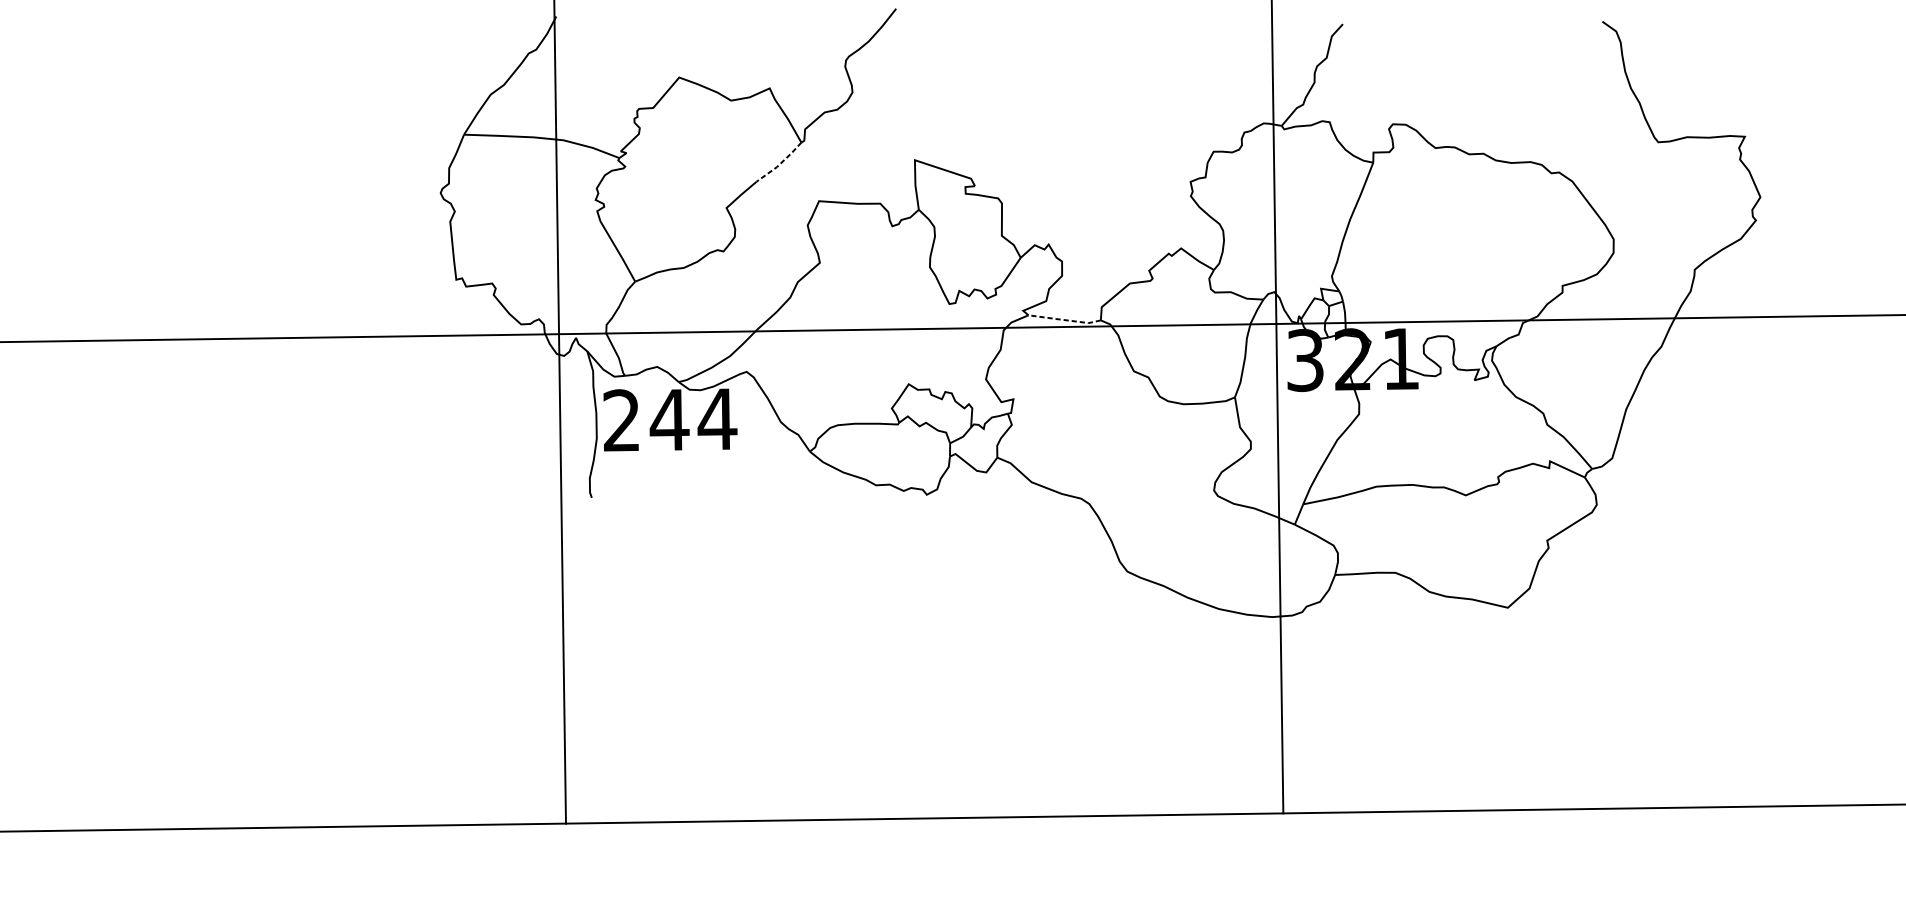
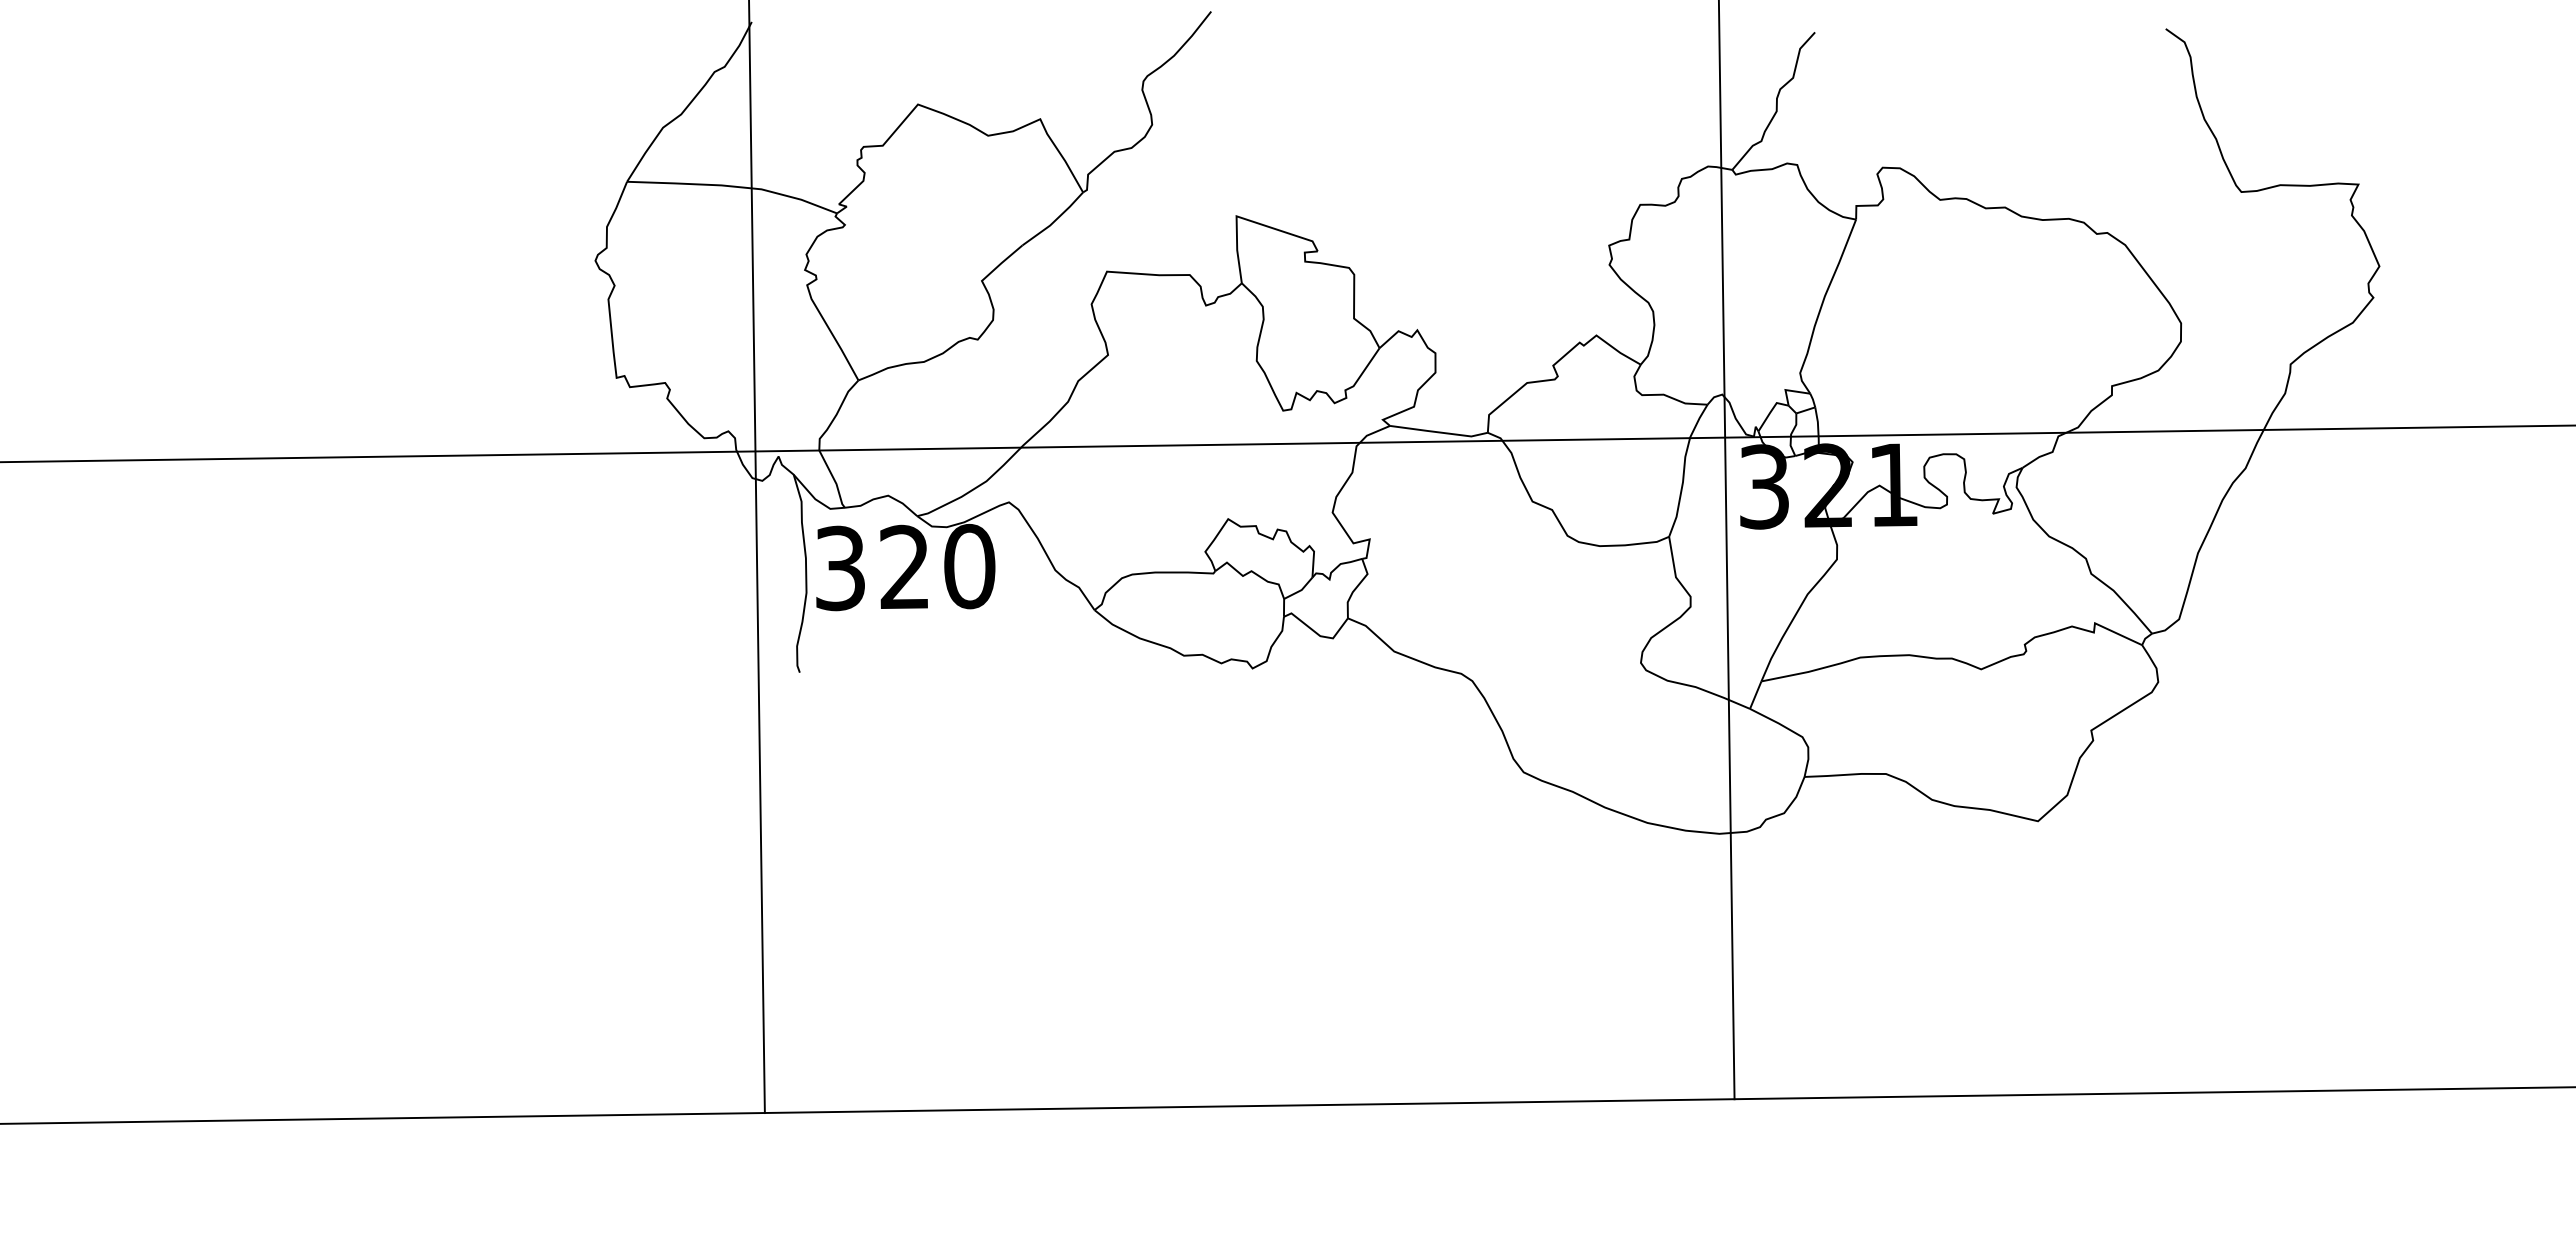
line: (780, 163) -> (1055, 220), dashed -> solid
line: (1065, 320) -> (1439, 432), dashed -> solid
text: (670, 420) -> (905, 567), 244 -> 320

